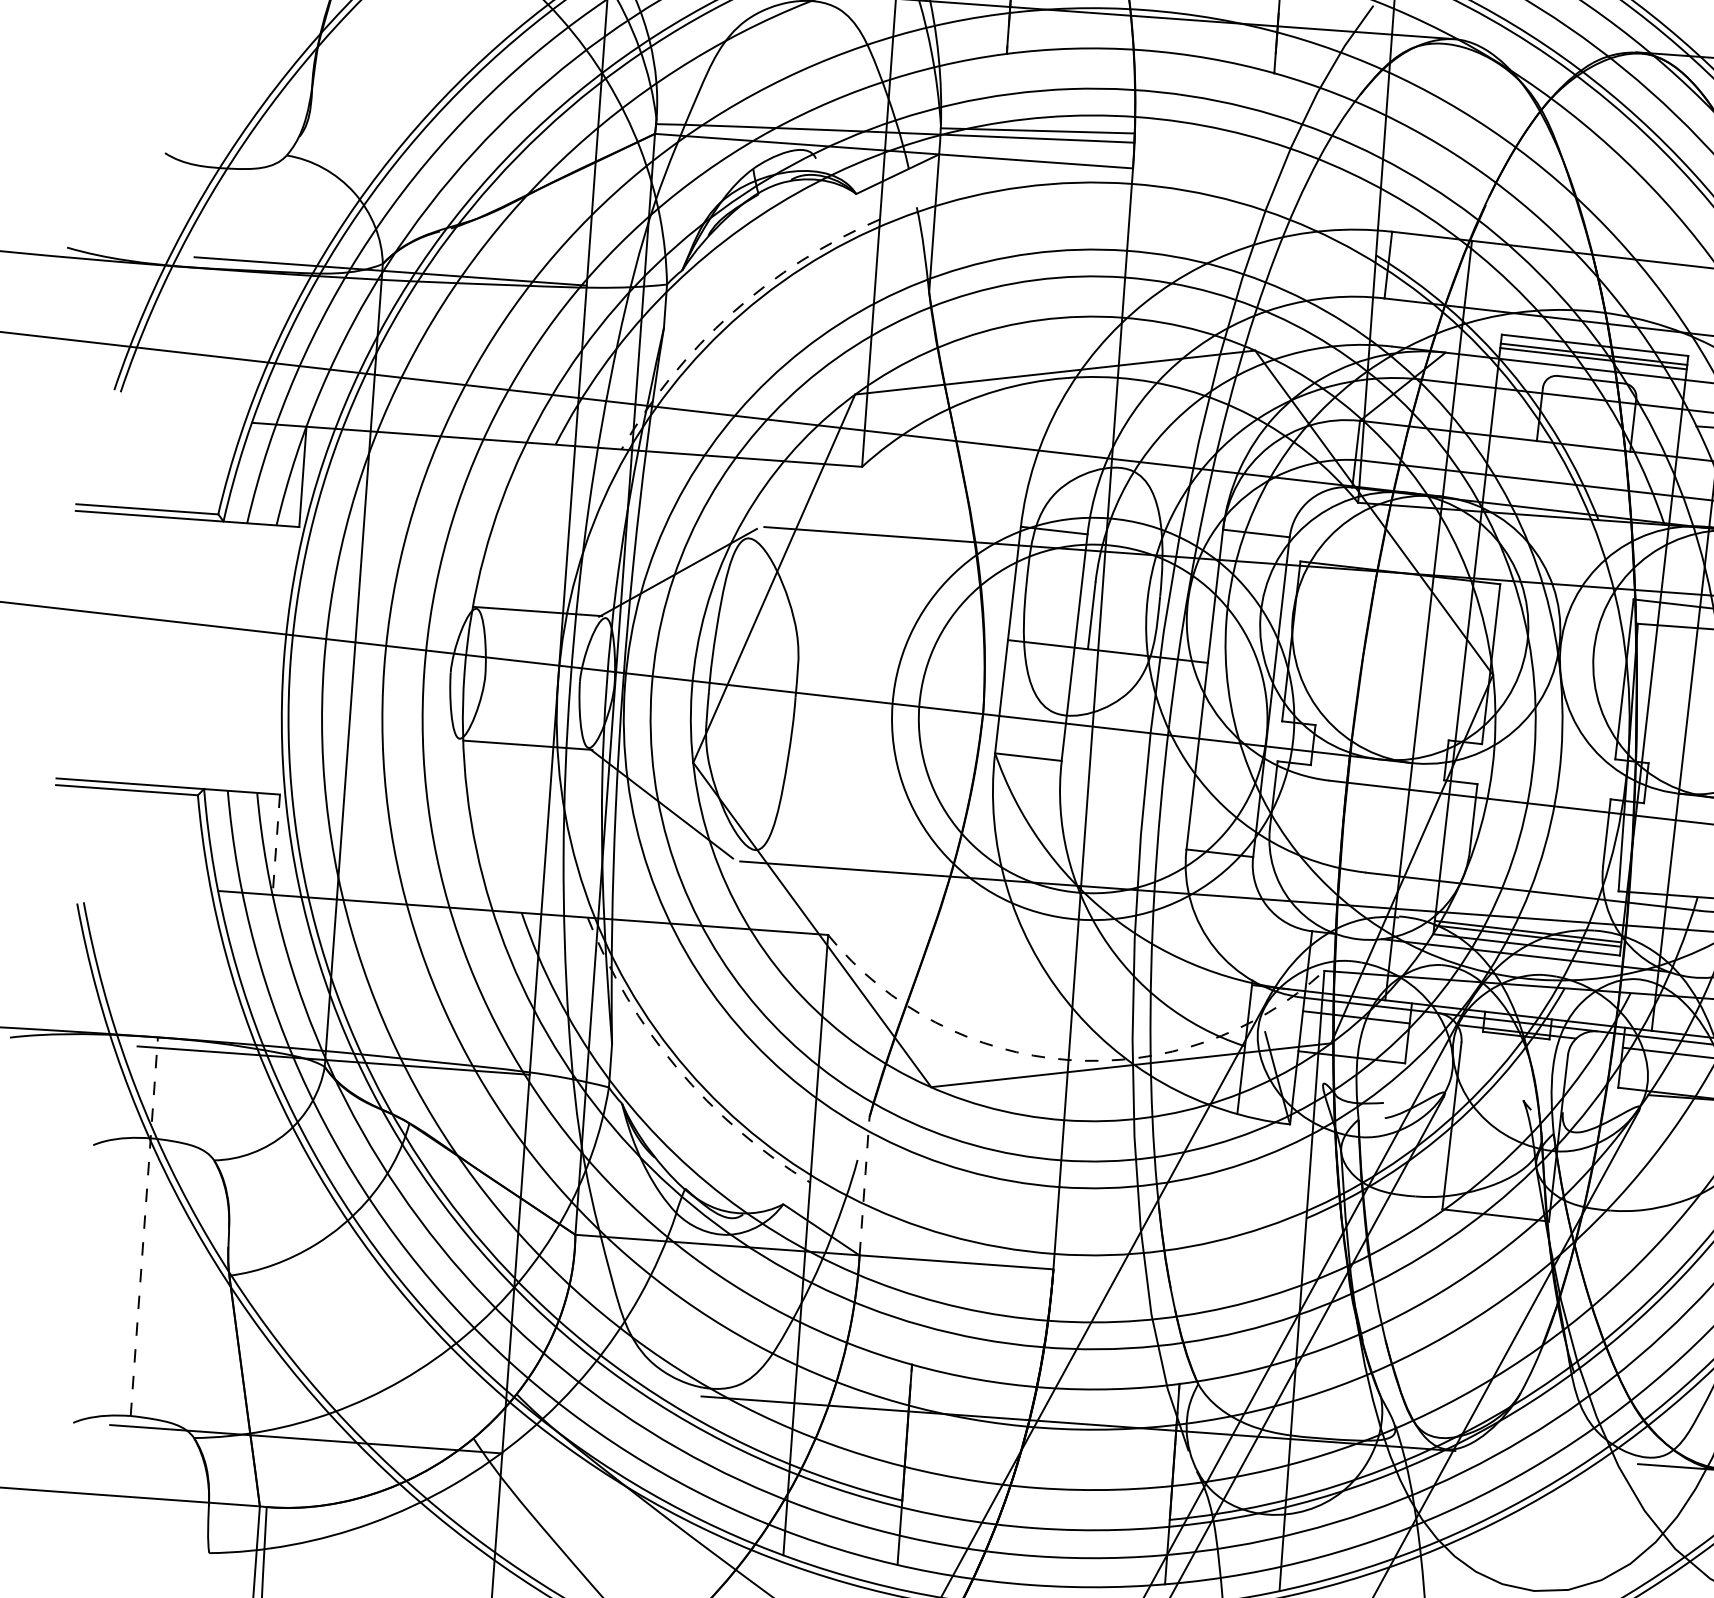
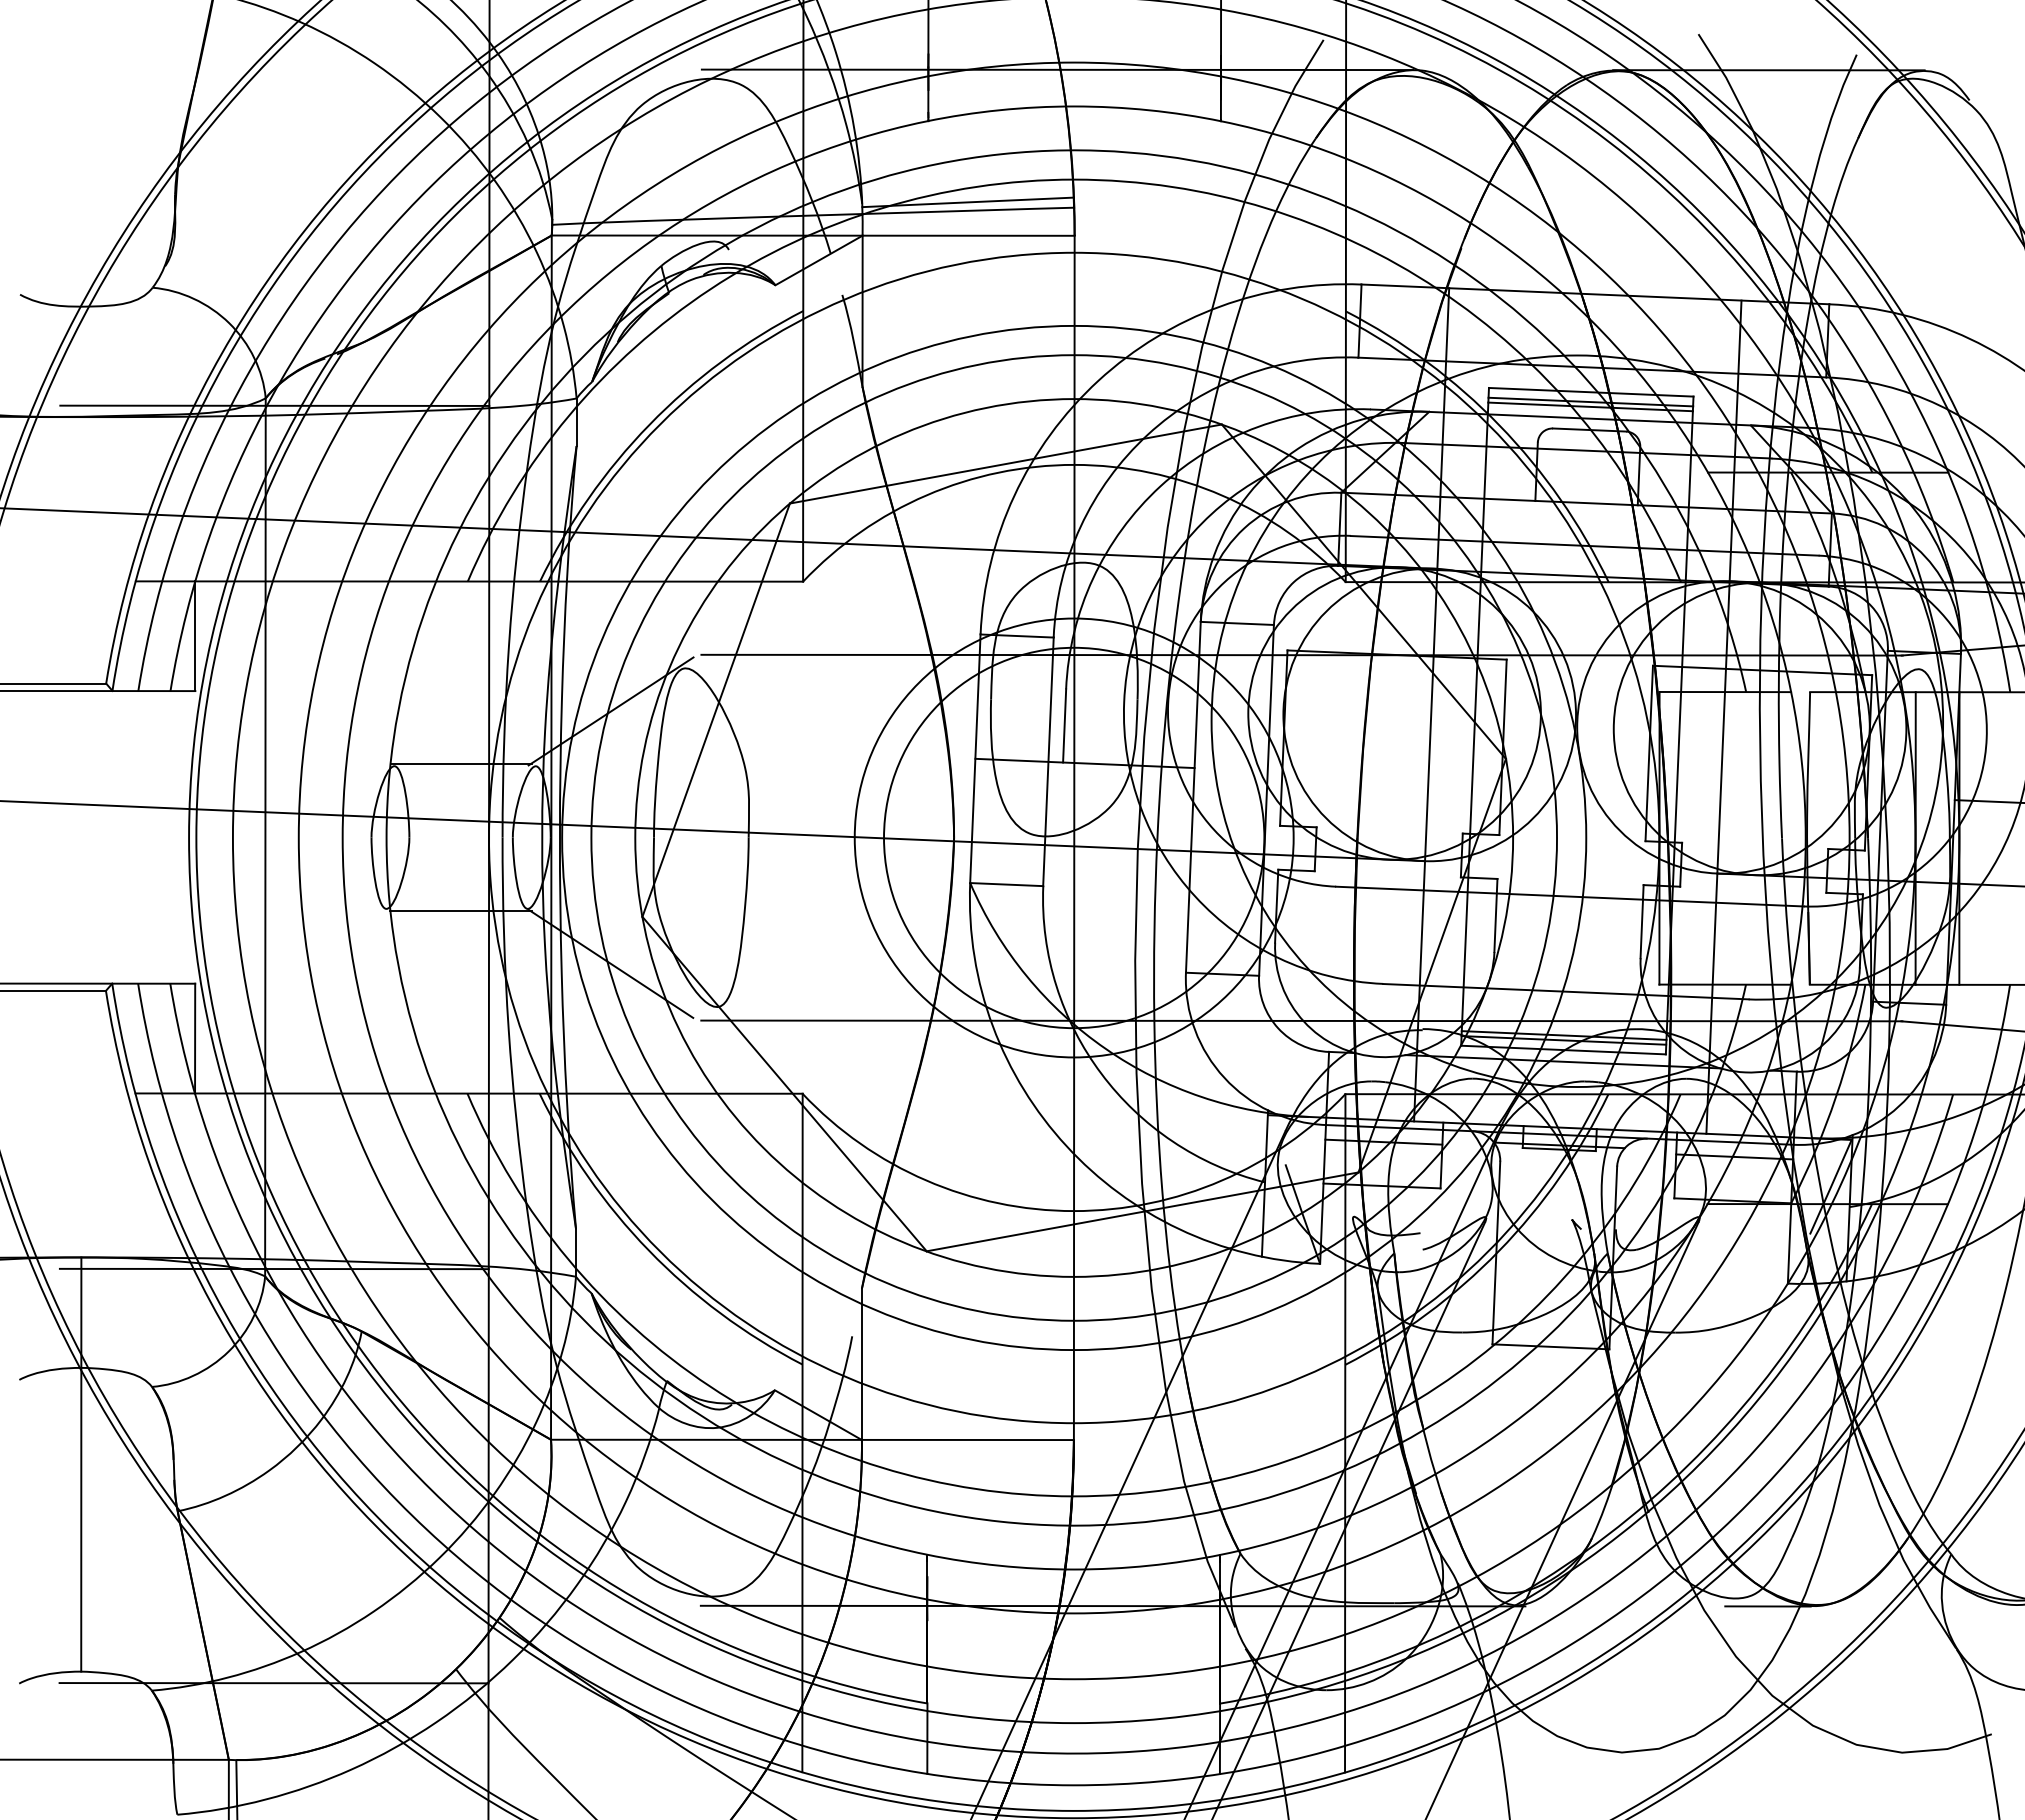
arc: (731, 313) -> (649, 424), dashed -> solid
line: (276, 844) -> (195, 1038), dashed -> solid
arc: (1068, 1060) -> (1073, 1211), dashed -> solid
arc: (676, 1068) -> (648, 1250), dashed -> solid
line: (864, 1186) -> (861, 1364), dashed -> solid
line: (144, 1226) -> (81, 1464), dashed -> solid

